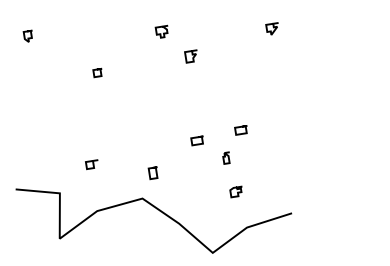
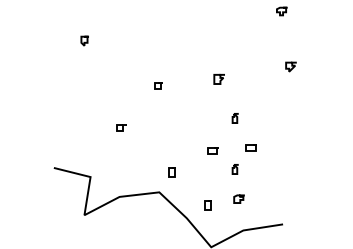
curve: (160, 32) -> (196, 55), removed
curve: (97, 70) -> (158, 83), moved
curve: (216, 97) -> (234, 117), added
curve: (93, 163) -> (122, 127), moved
curve: (198, 205) -> (205, 205), added

